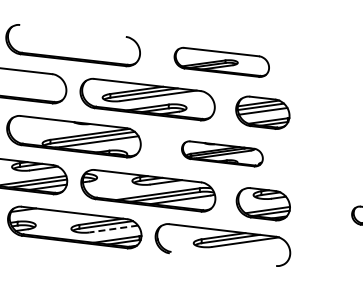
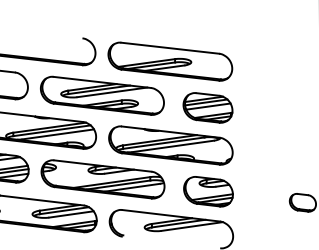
part: (221, 62) -> (170, 61), size x1.43
part: (222, 153) -> (171, 145), size x1.67
line: (113, 229) -> (71, 214), dashed -> solid

